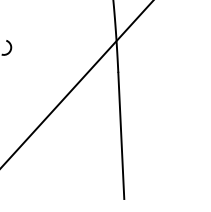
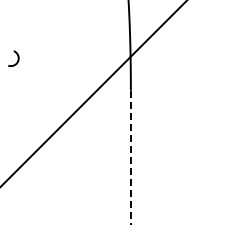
line: (120, 135) -> (130, 157), solid -> dashed

